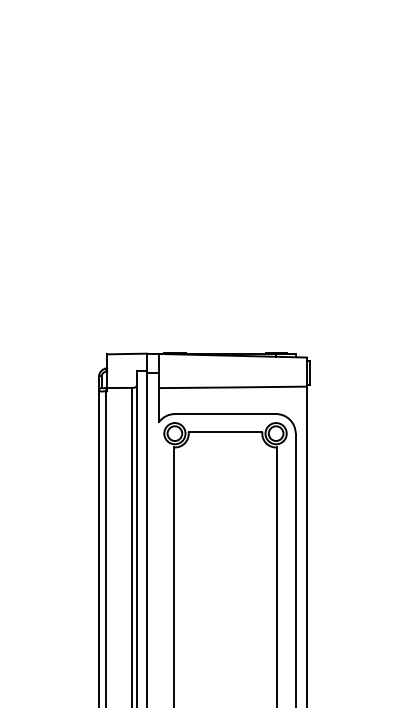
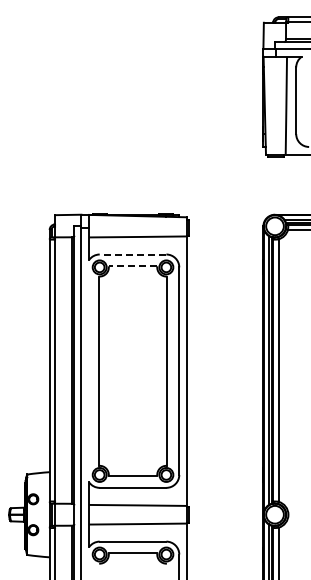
line: (224, 414) -> (132, 254), solid -> dashed
line: (224, 432) -> (132, 266), solid -> dashed

